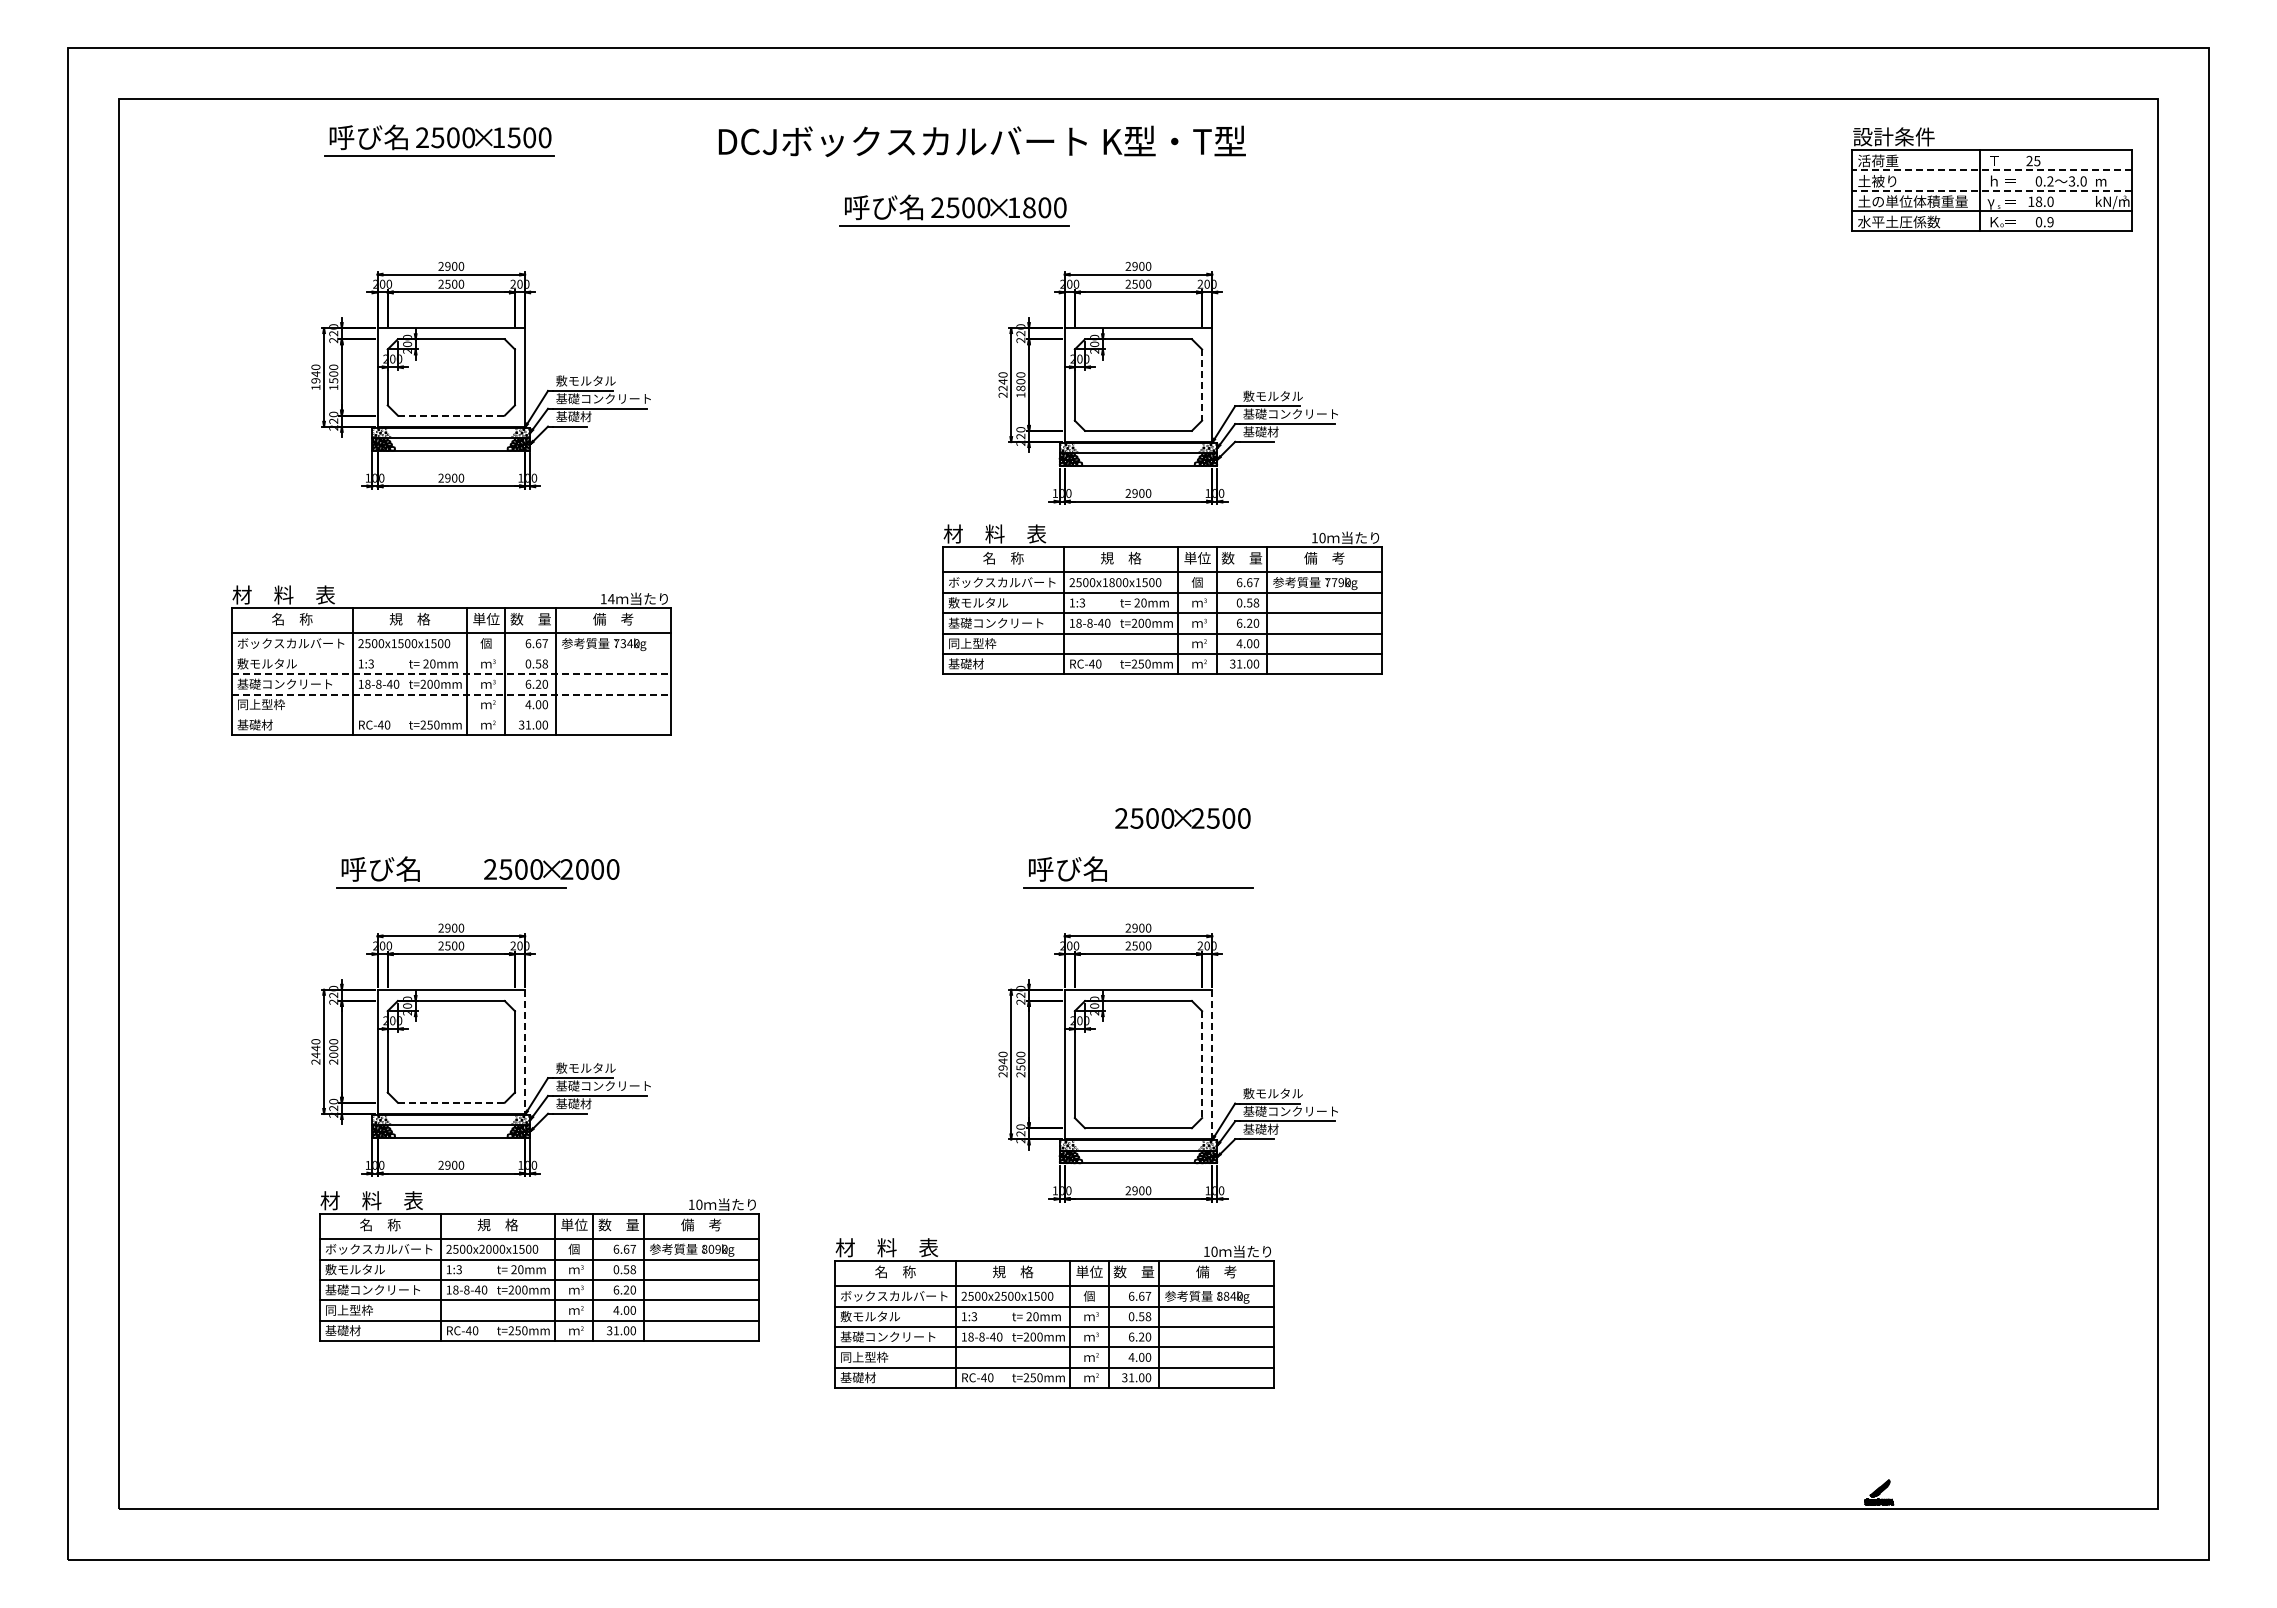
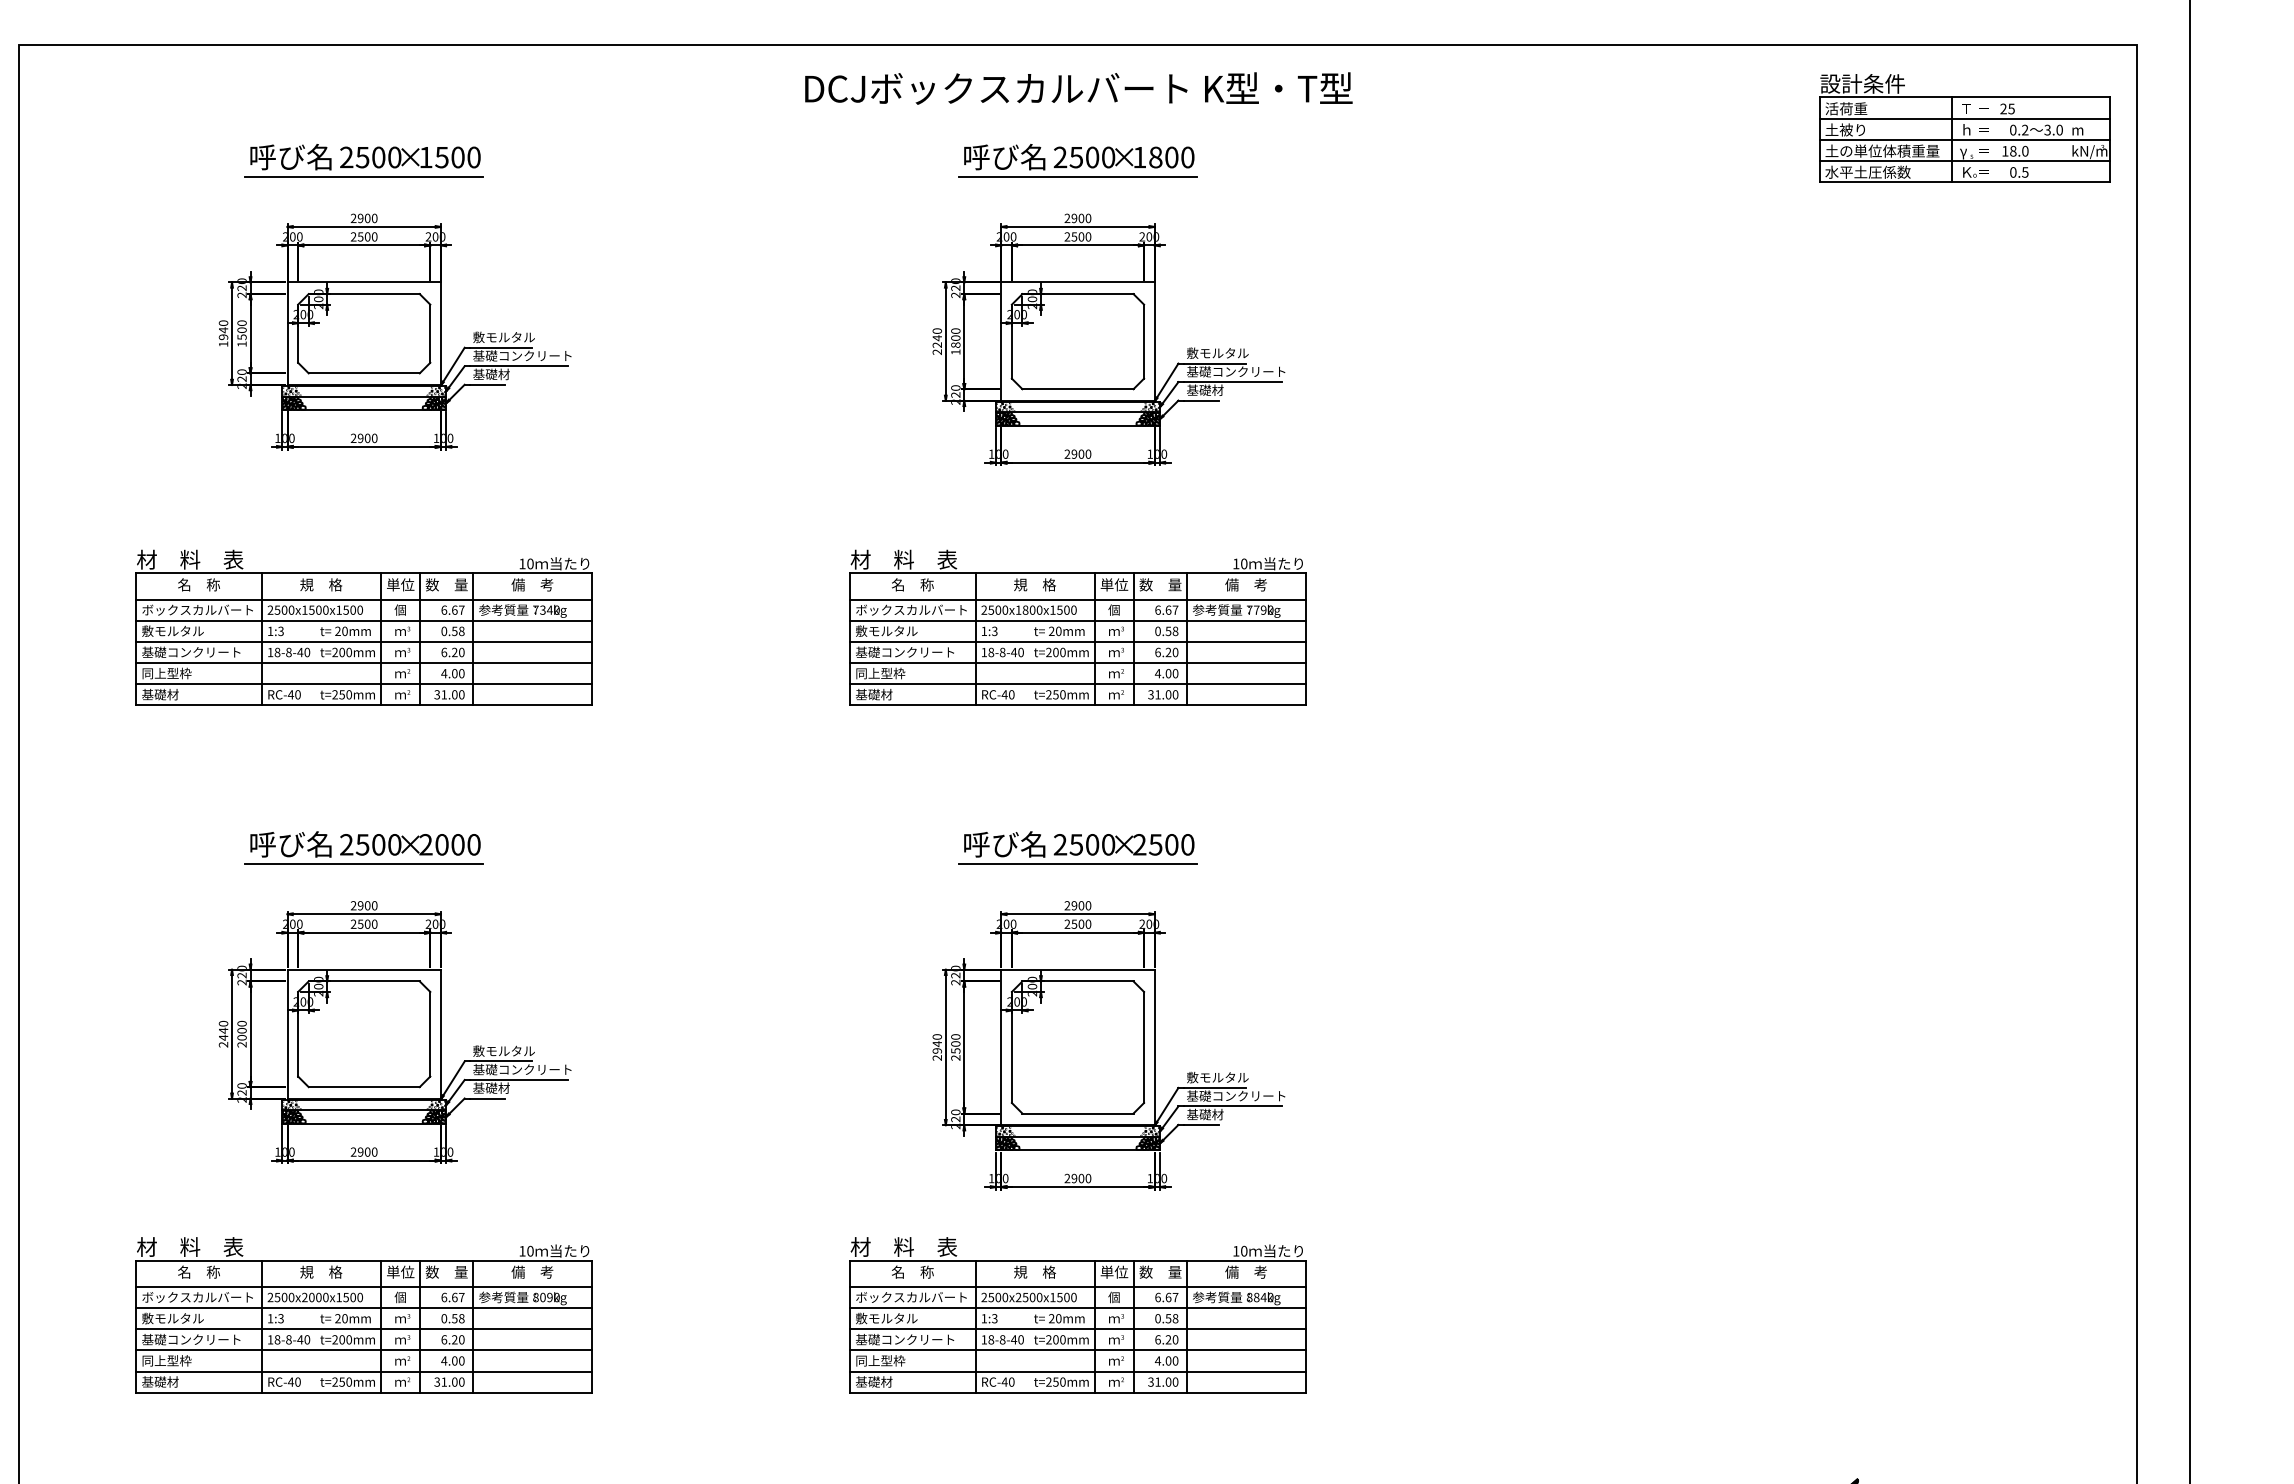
part: (439, 140) -> (364, 160), moved
text: (981, 141) -> (1077, 88), moved
line: (1992, 170) -> (1965, 118), dashed -> solid
line: (1992, 190) -> (1965, 139), dashed -> solid
part: (954, 210) -> (1077, 160), moved
text: (2050, 222) -> (2025, 172), 0.9 -> 0.5
line: (1202, 385) -> (1144, 342), dashed -> solid
line: (451, 415) -> (364, 373), dashed -> solid
text: (611, 598) -> (530, 563), 14 -> 10
part: (1162, 599) -> (1077, 627), moved
line: (450, 653) -> (363, 620), added
line: (451, 674) -> (364, 642), dashed -> solid
line: (451, 694) -> (364, 663), dashed -> solid
line: (450, 714) -> (363, 683), added
text: (1182, 818) -> (1123, 844), moved
text: (551, 869) -> (410, 844), moved
line: (525, 1052) -> (441, 1034), dashed -> solid
line: (1212, 1064) -> (1154, 1047), dashed -> solid
line: (1202, 1065) -> (1144, 1048), dashed -> solid
line: (451, 1102) -> (364, 1086), dashed -> solid
part: (539, 1266) -> (364, 1315), moved
part: (1054, 1313) -> (1077, 1315), moved

